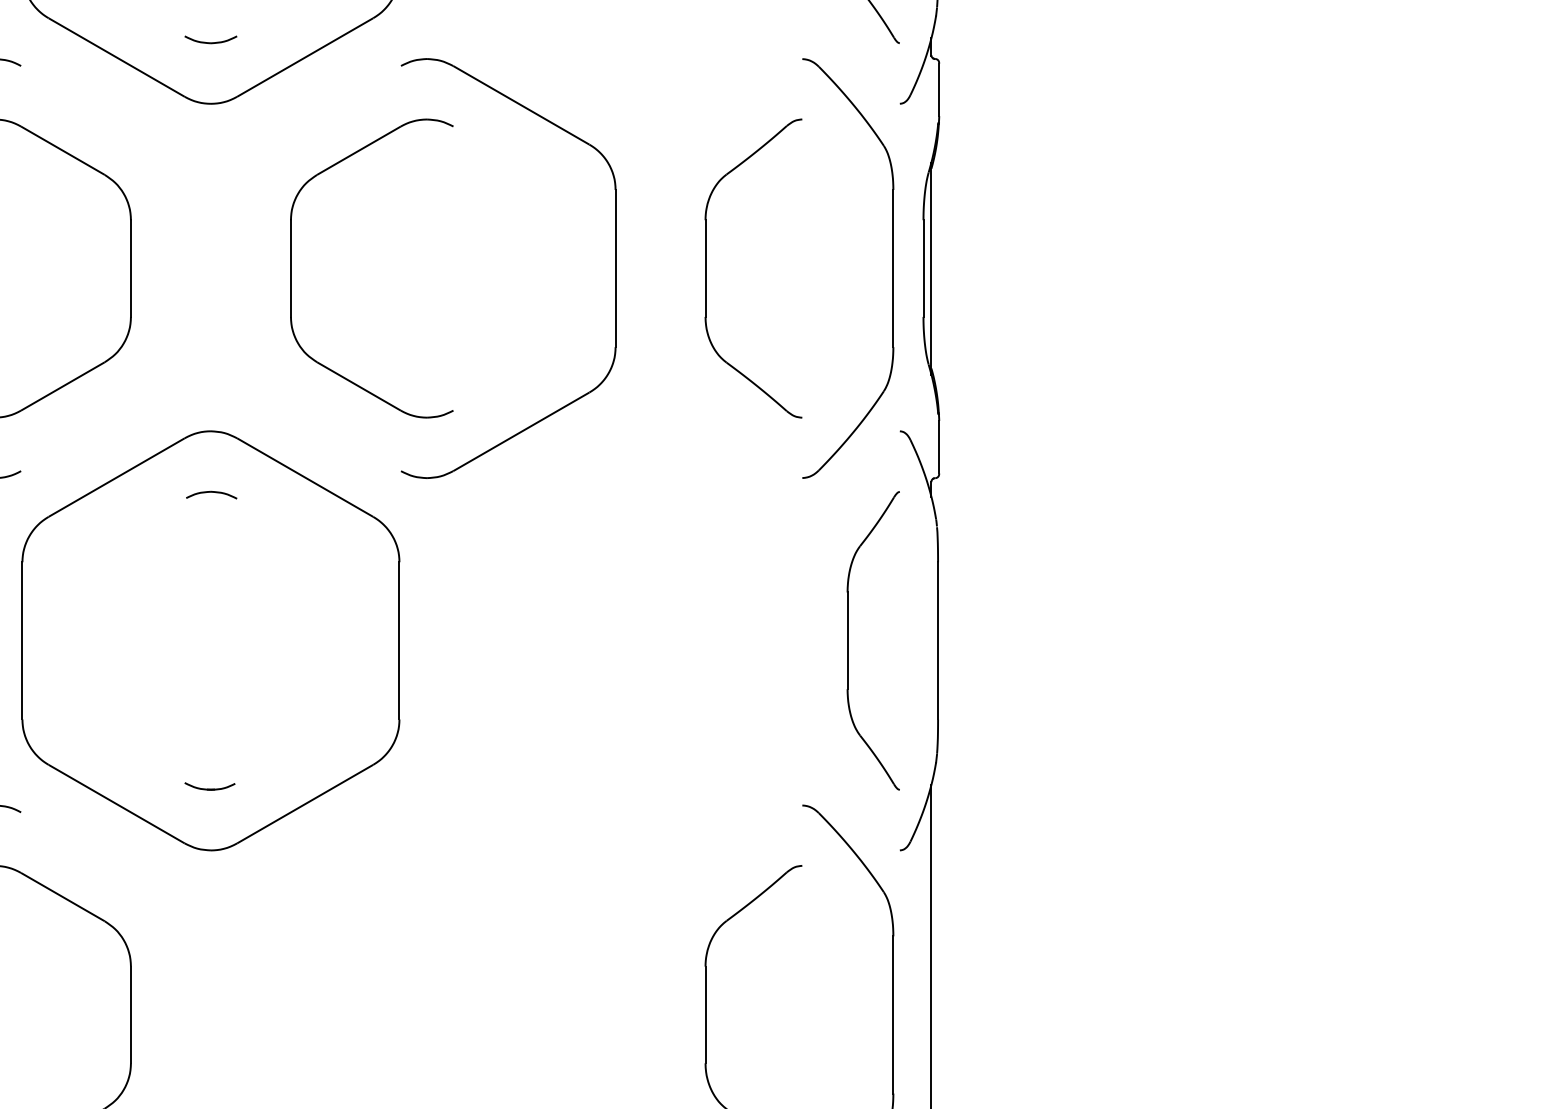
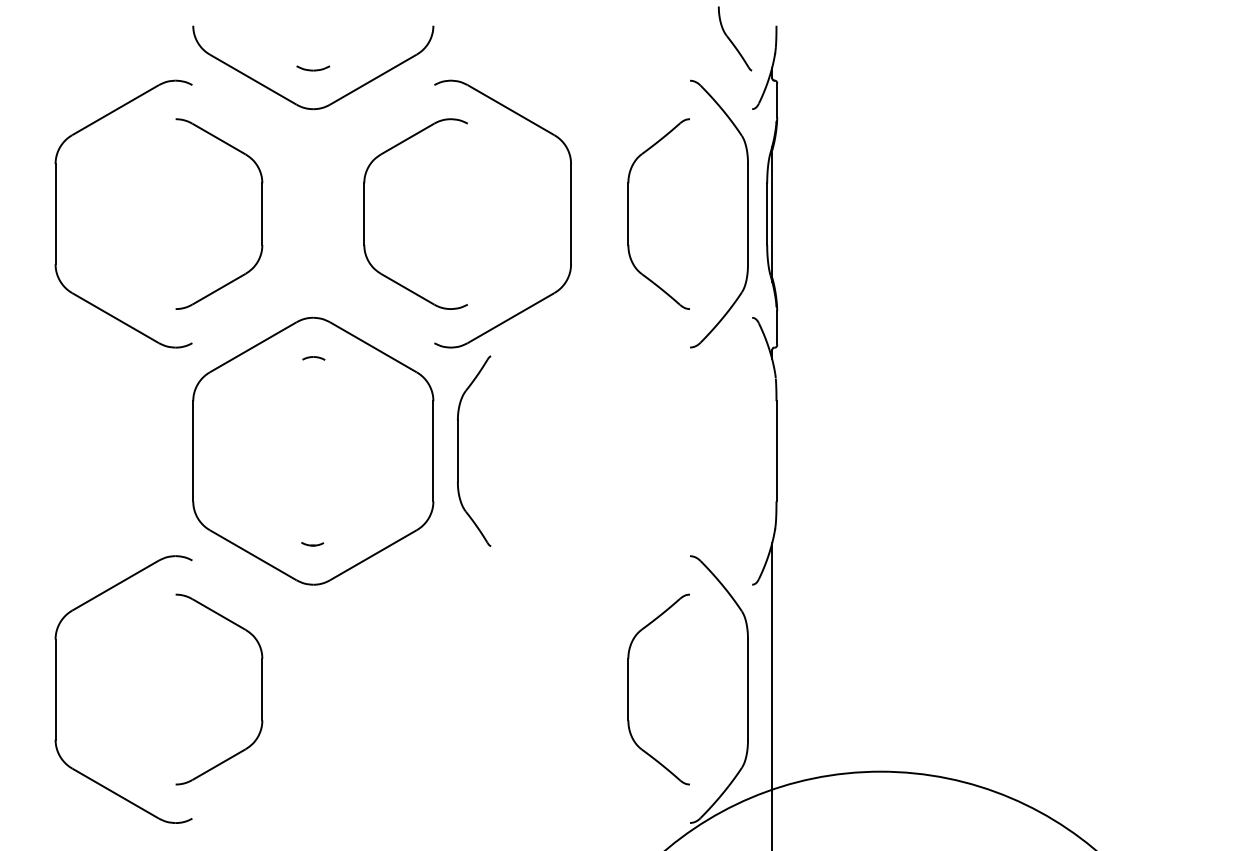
part: (211, 495) -> (313, 358), size x0.7
part: (848, 639) -> (458, 450), moved
part: (209, 787) -> (312, 544), size x0.7

